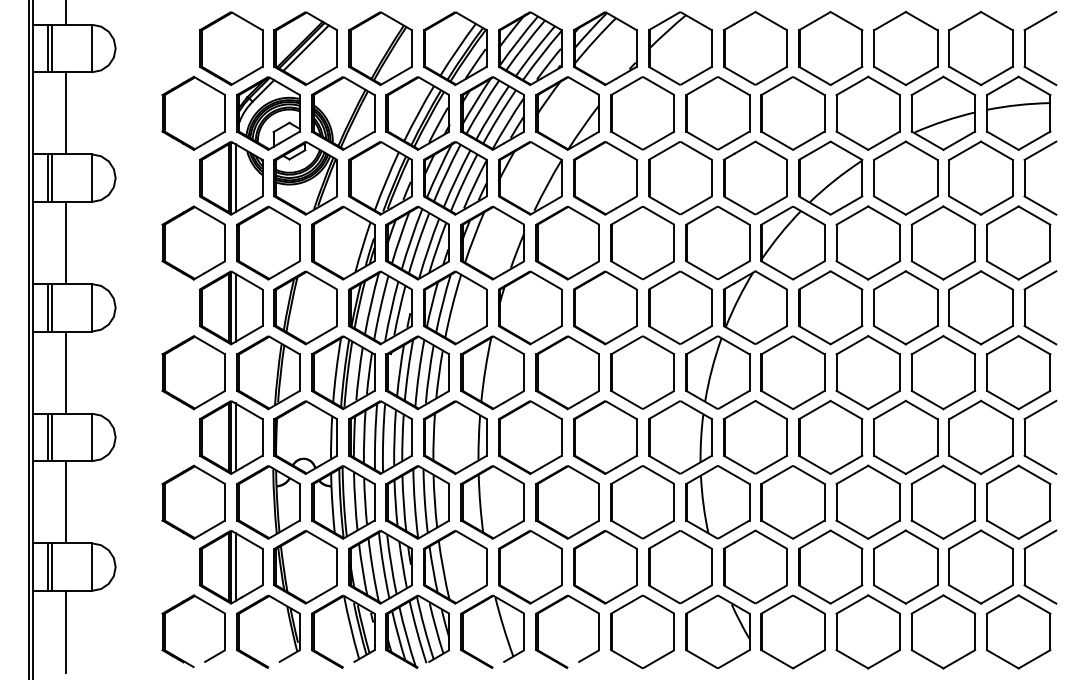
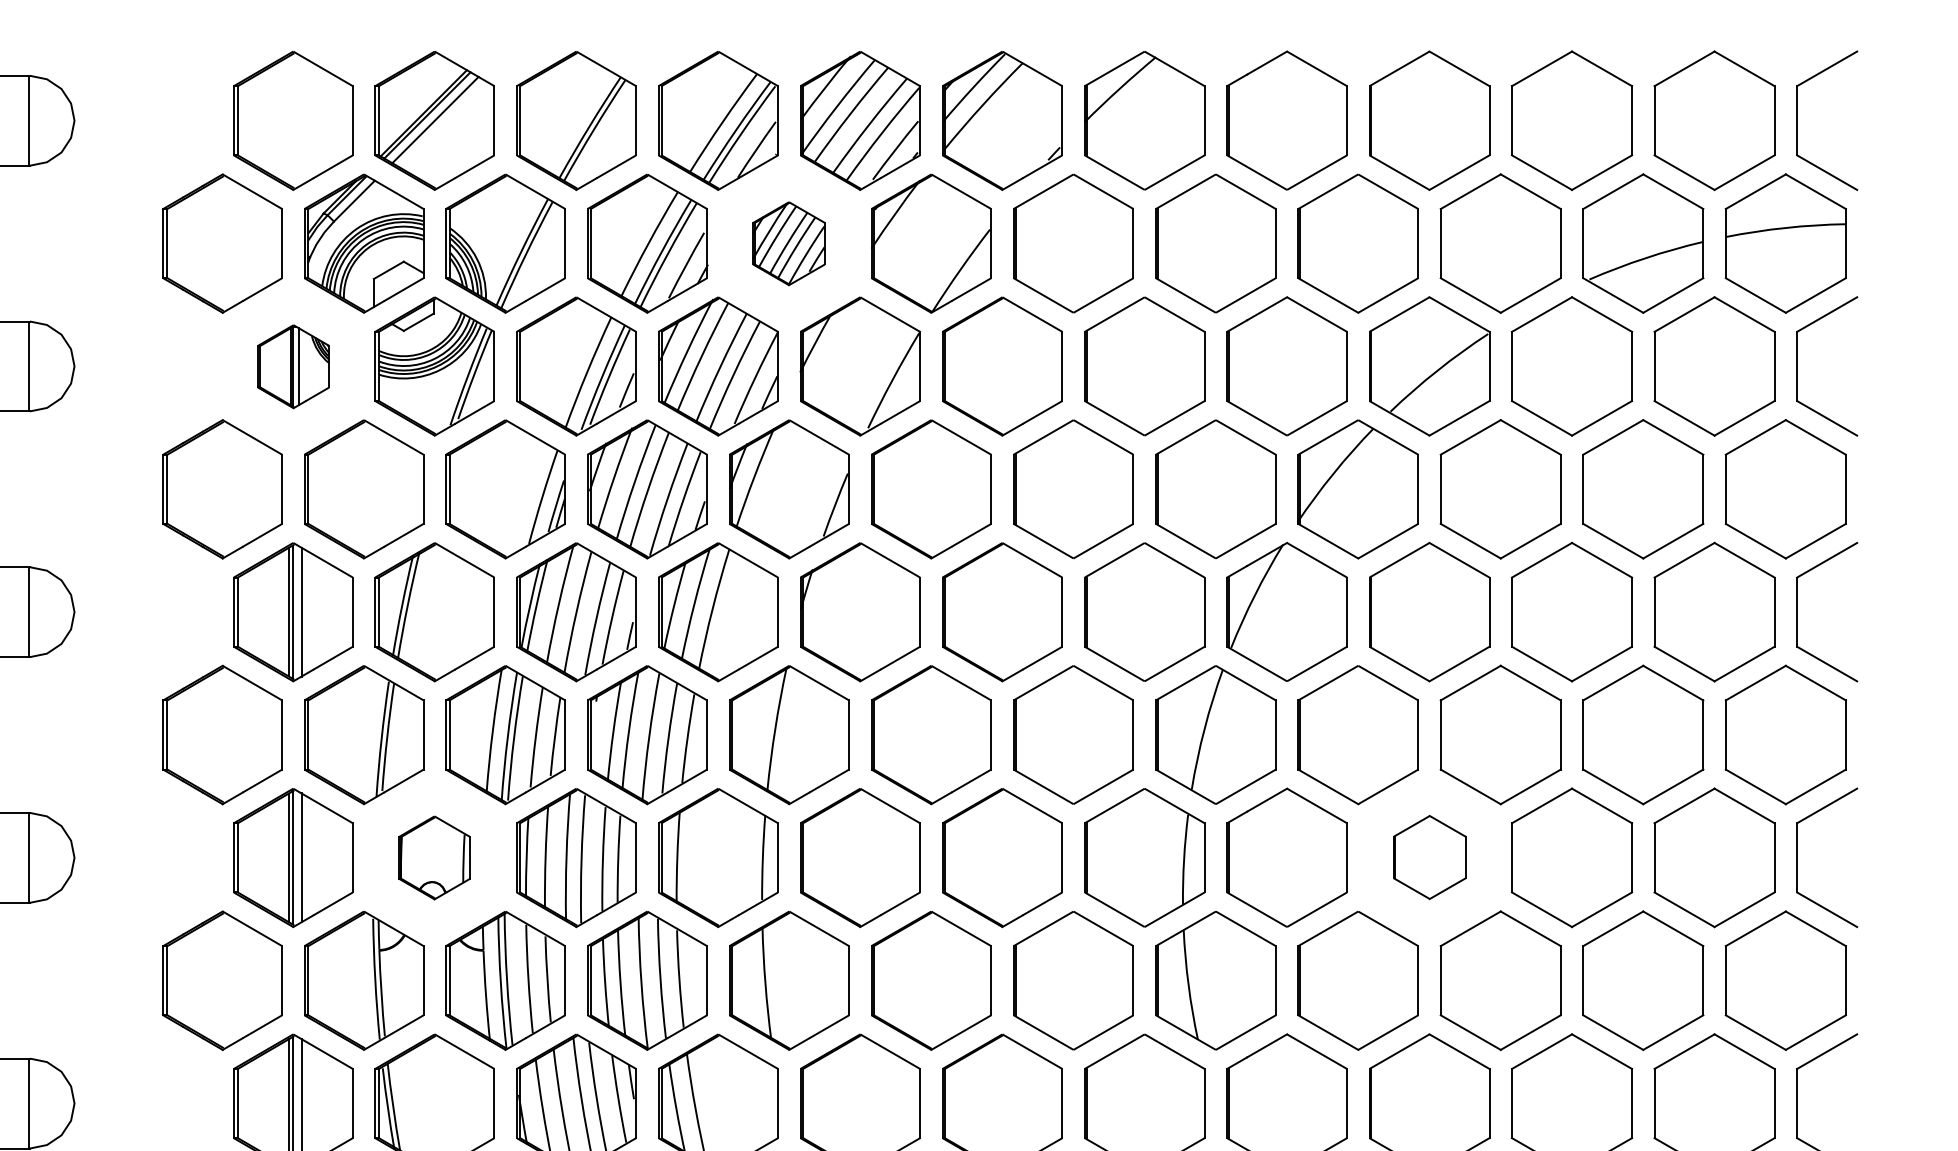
part: (492, 113) -> (788, 243), size x0.6
part: (231, 178) -> (294, 367), size x0.6
part: (830, 436) -> (1429, 856), size x0.6
part: (305, 437) -> (434, 857), size x0.6

